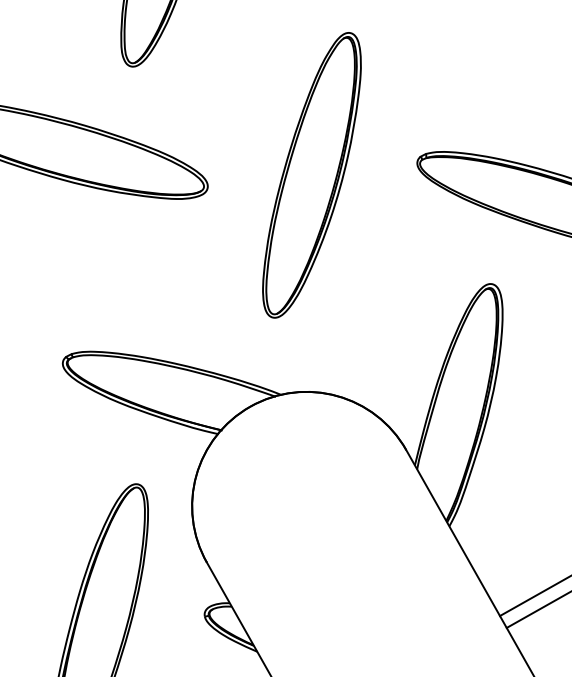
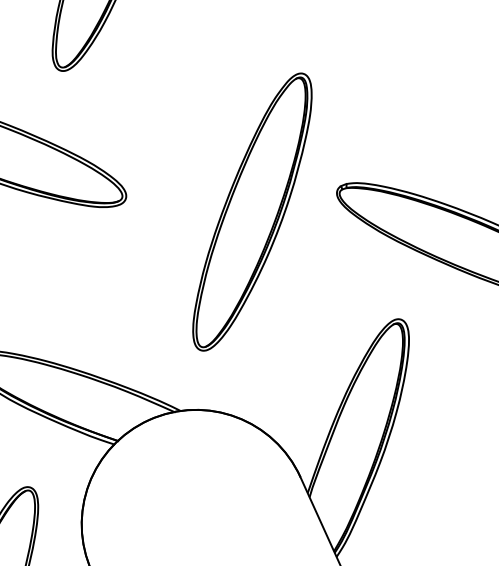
part: (311, 175) -> (252, 212), moved

